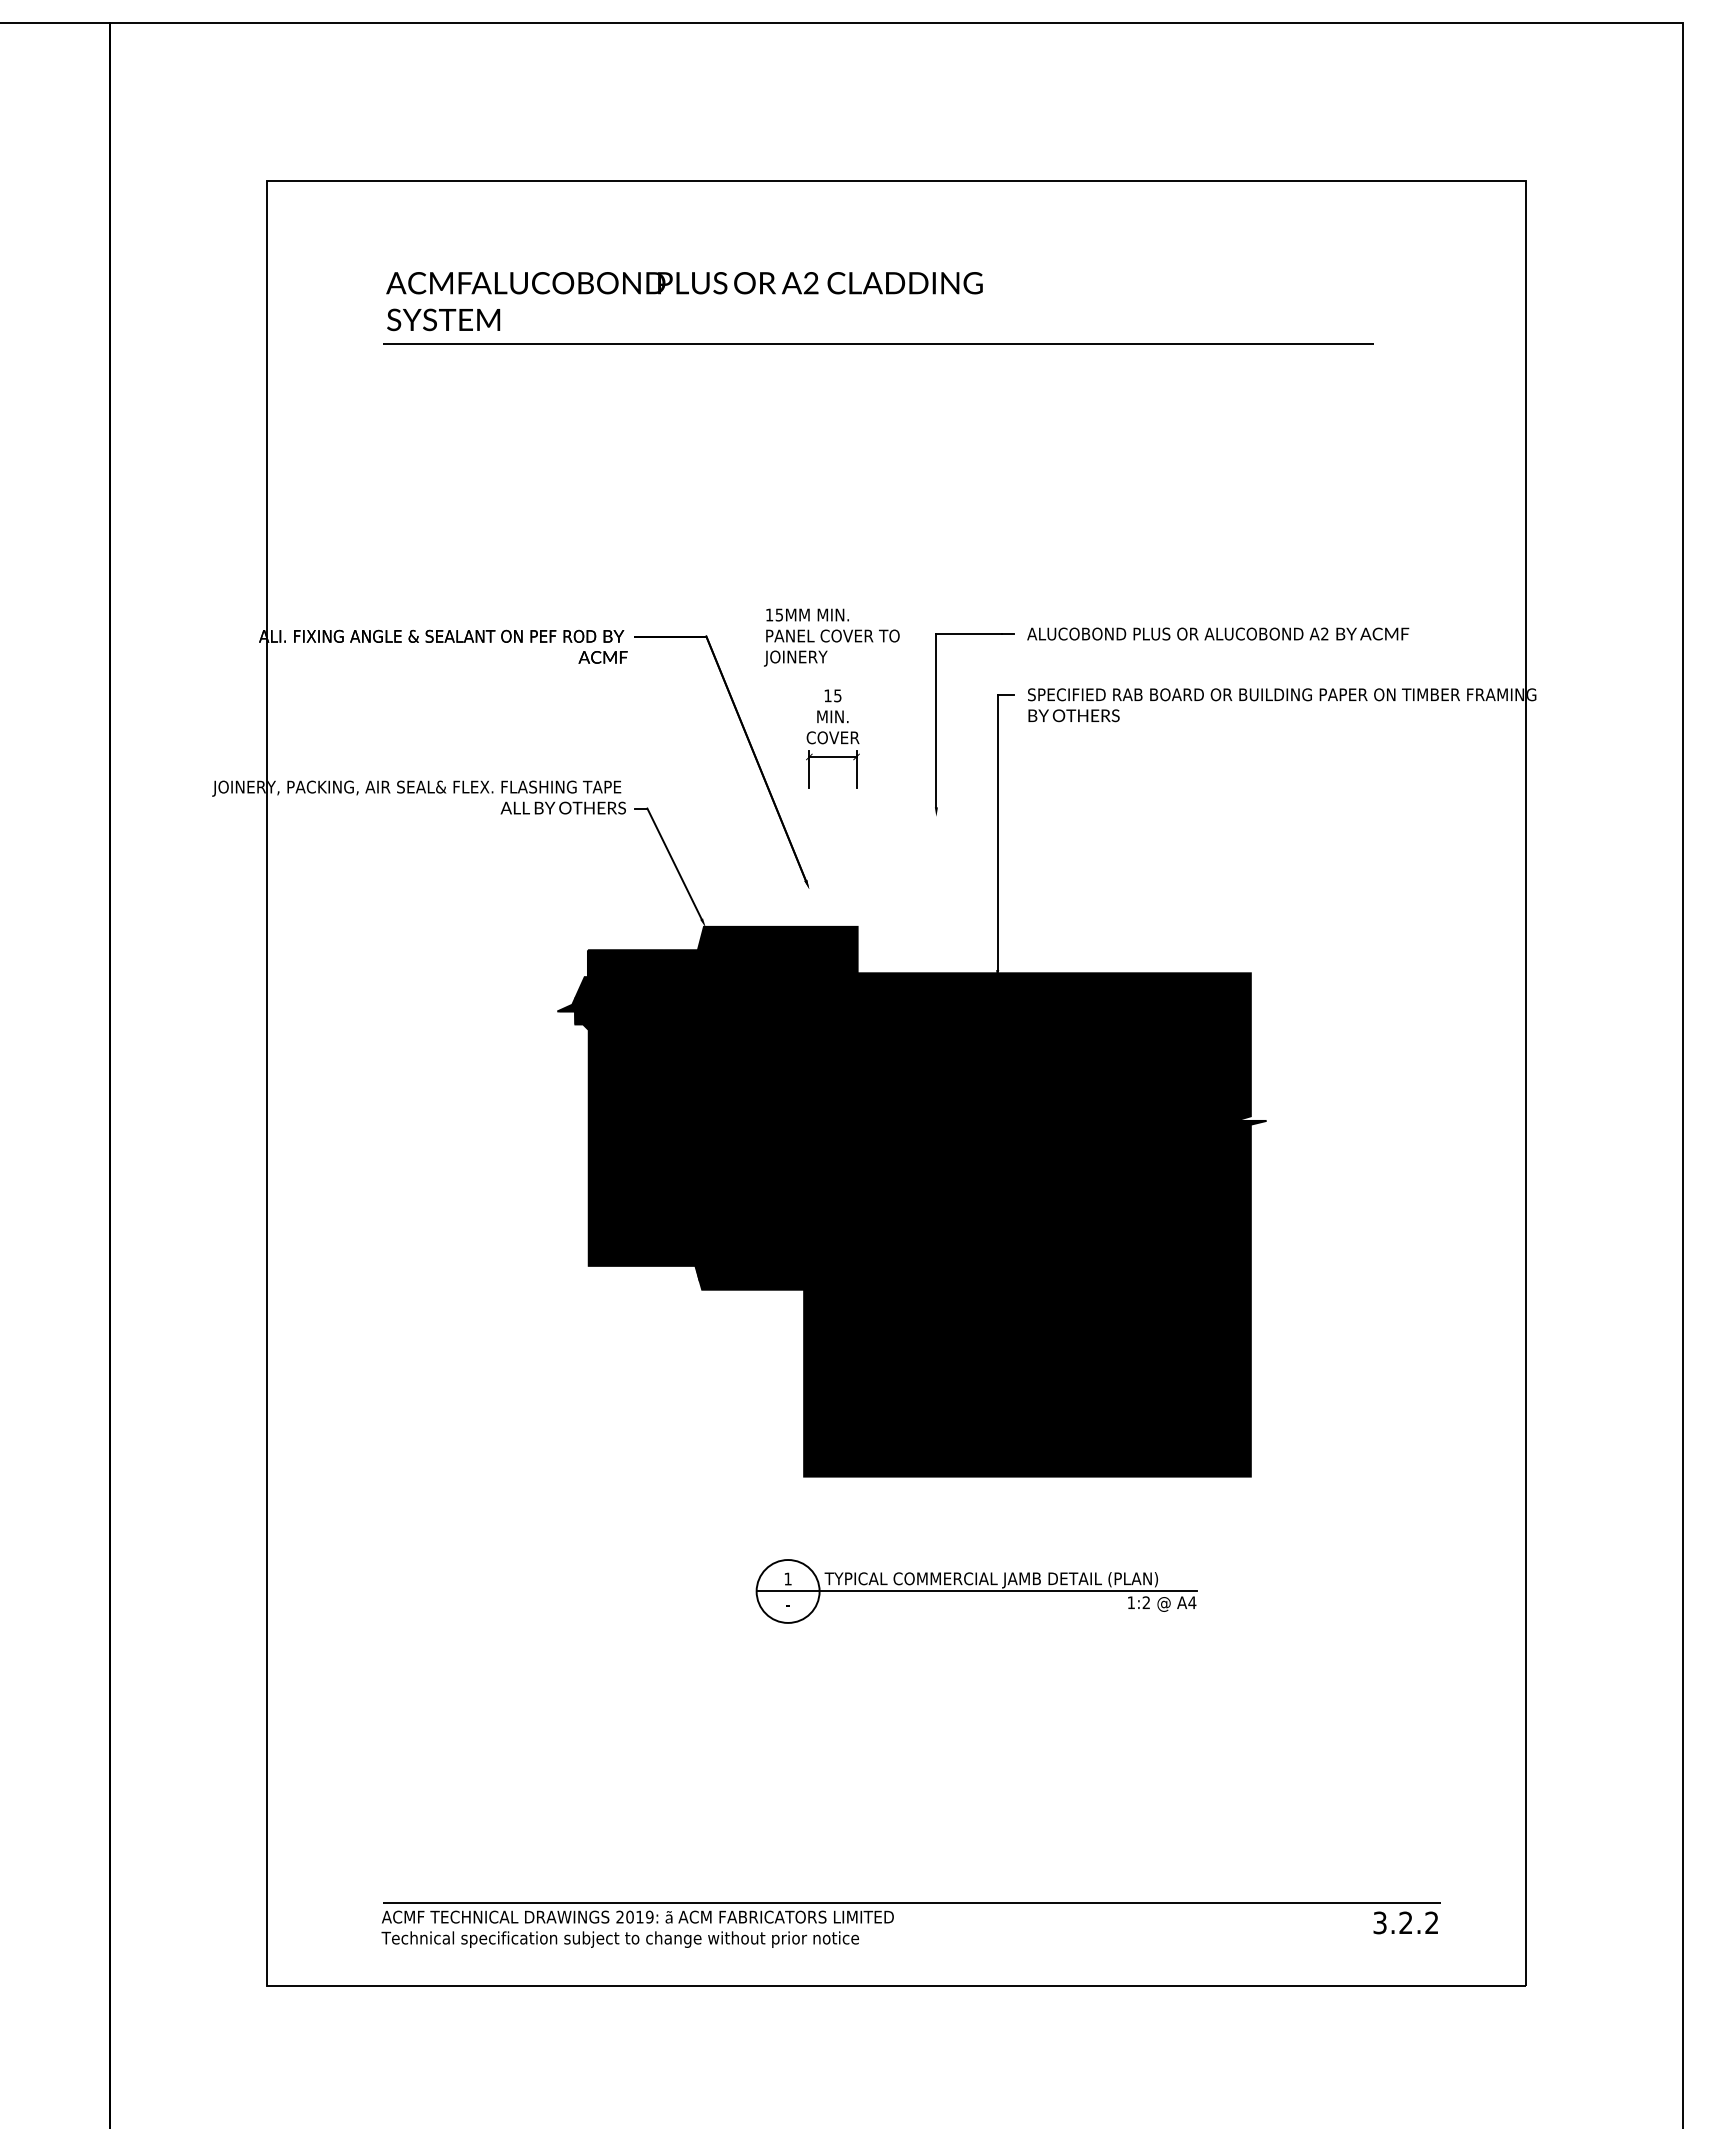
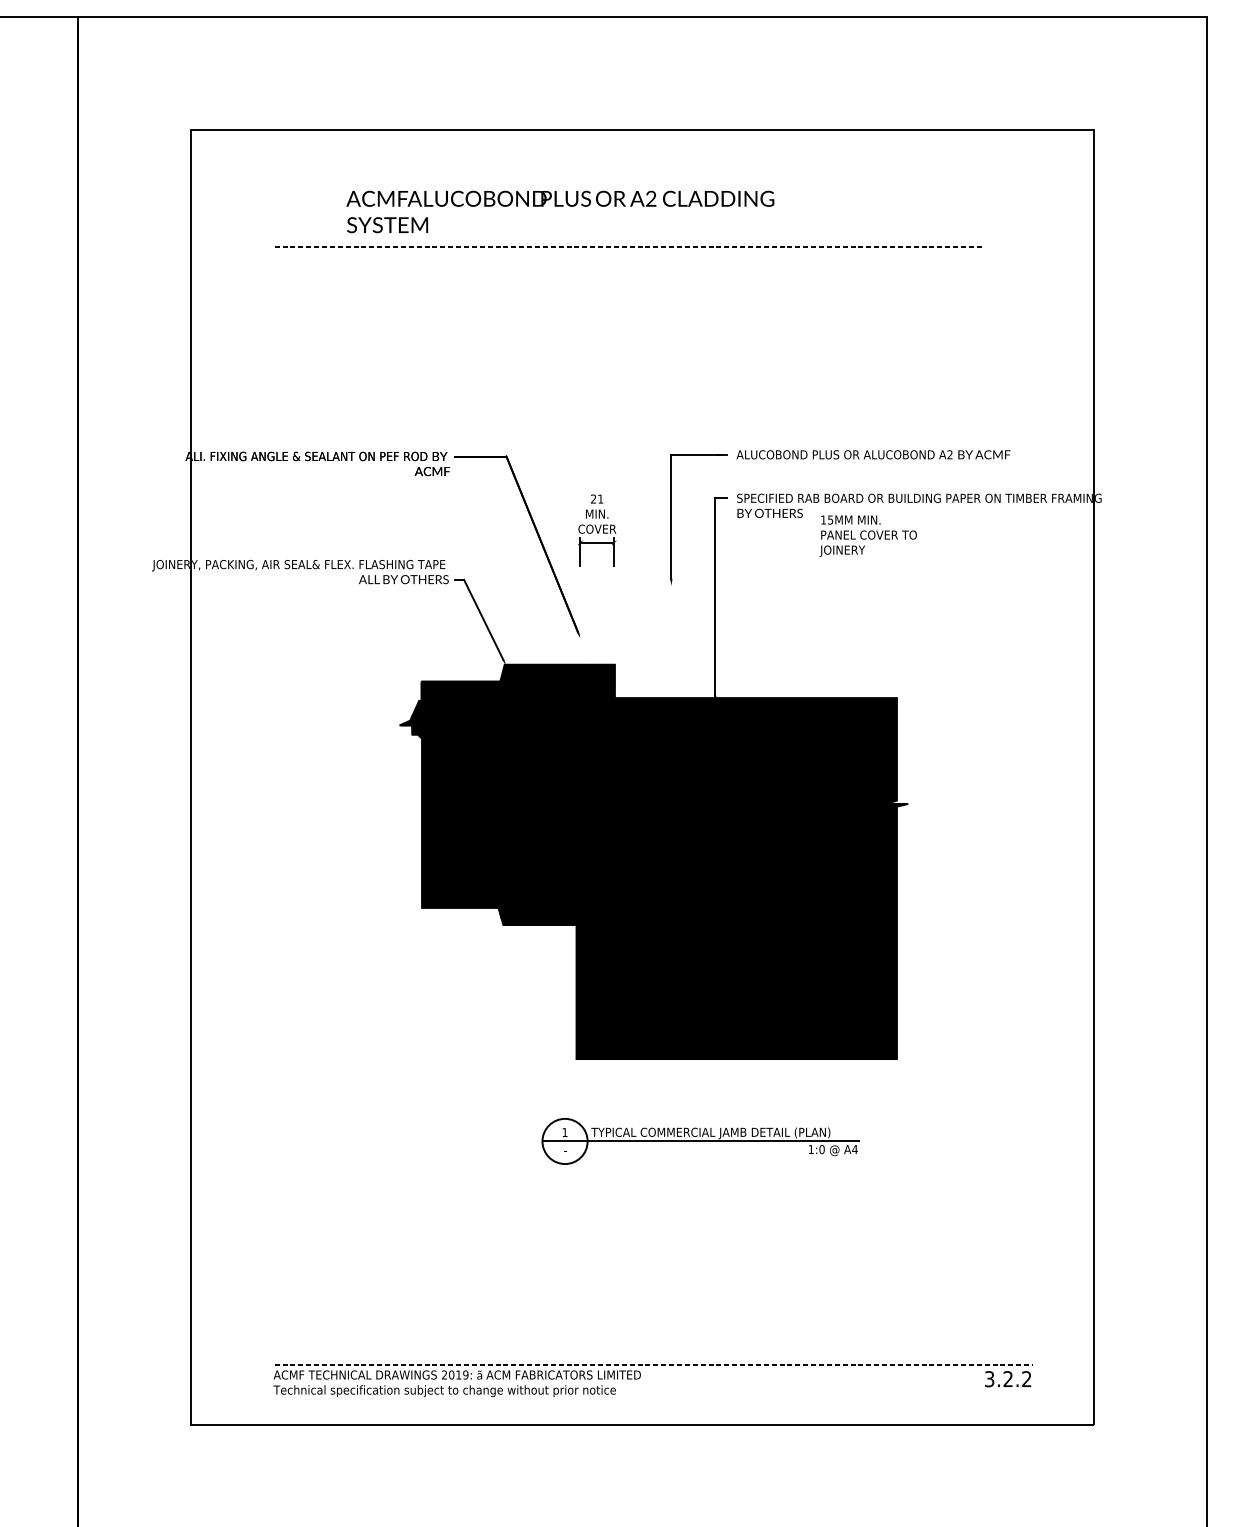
text: (684, 301) -> (560, 211), moved
line: (878, 344) -> (629, 247), solid -> dashed
text: (831, 637) -> (867, 536), moved
text: (832, 695) -> (596, 498), 15 -> 21
text: (1146, 1602) -> (822, 1149), 1:2 -> 1:0
line: (911, 1903) -> (653, 1365), solid -> dashed

